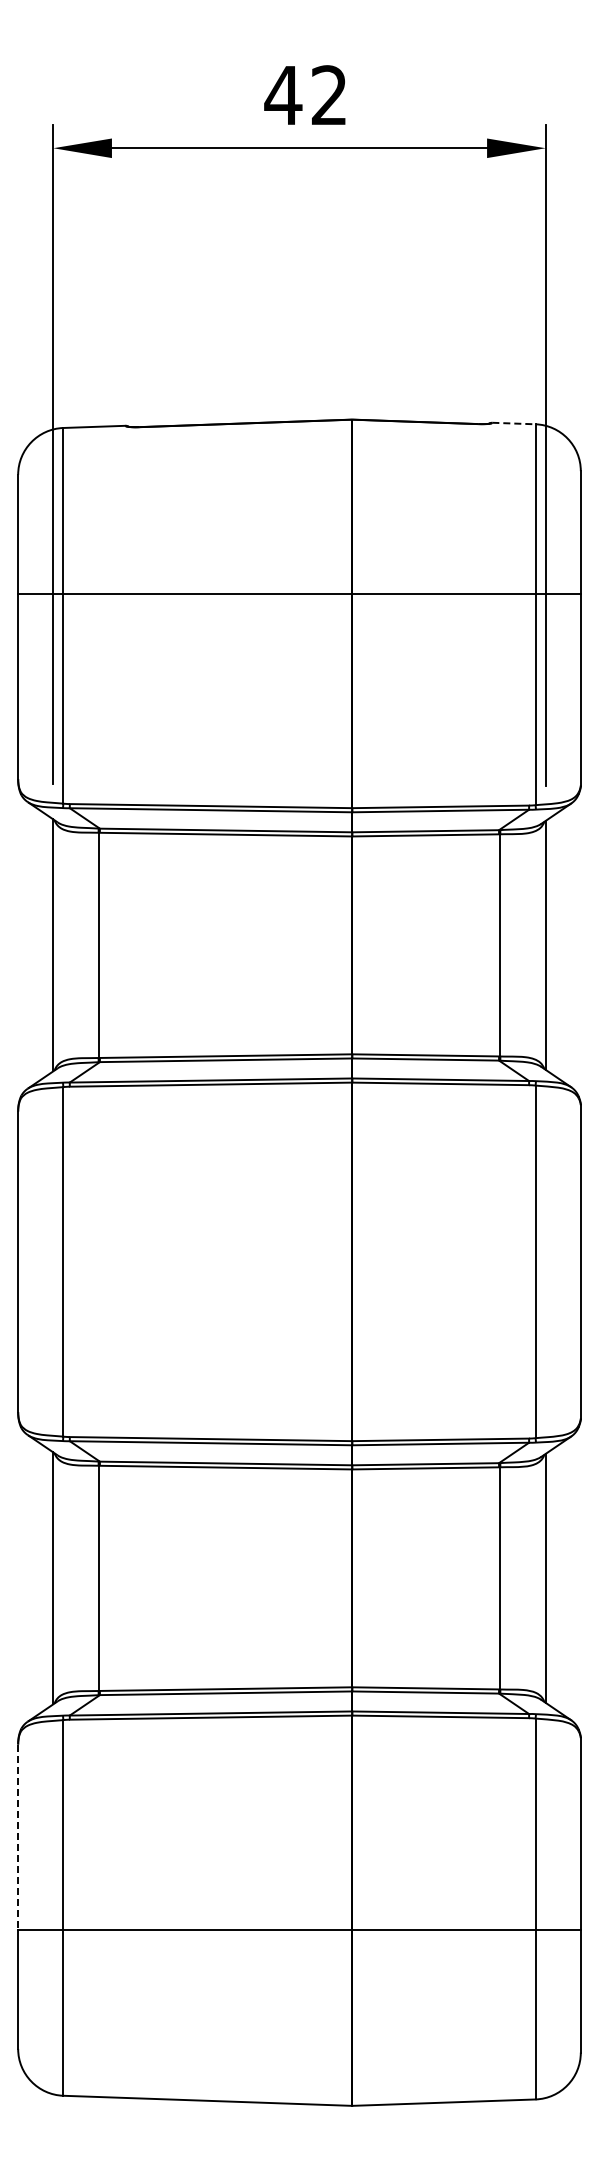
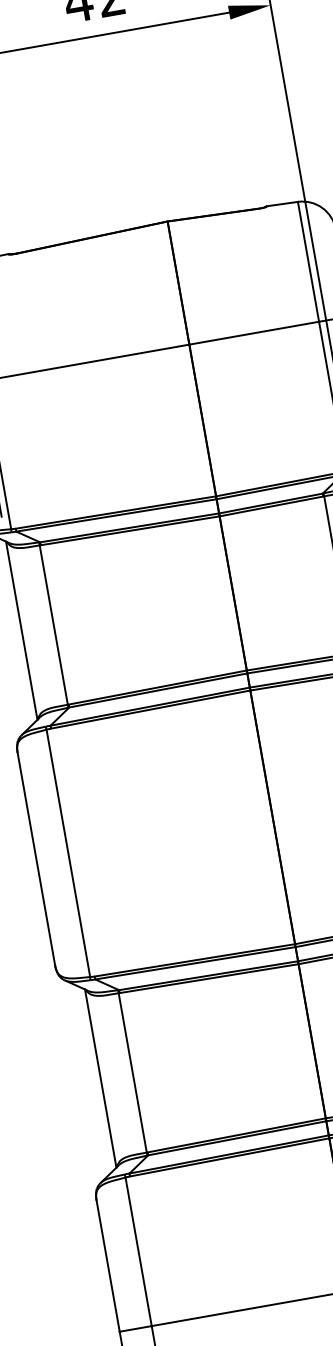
line: (513, 423) -> (282, 204), dashed -> solid
line: (18, 1837) -> (108, 1266), dashed -> solid

